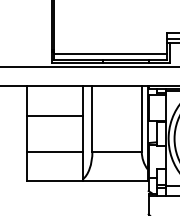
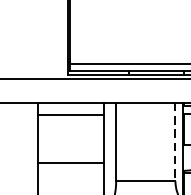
line: (54, 116) -> (70, 115), moved
line: (141, 119) -> (175, 142), solid -> dashed
line: (54, 151) -> (70, 163), moved

